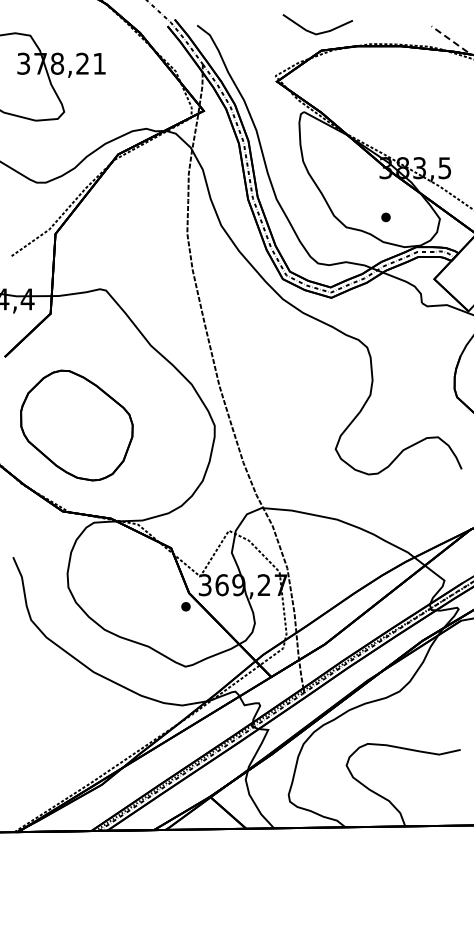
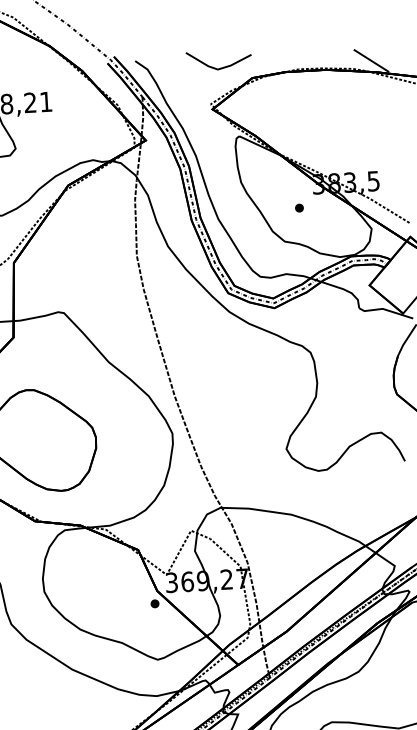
line: (318, 32) -> (220, 67), moved
line: (449, 39) -> (371, 61), dashed -> solid
part: (385, 217) -> (298, 208), moved

